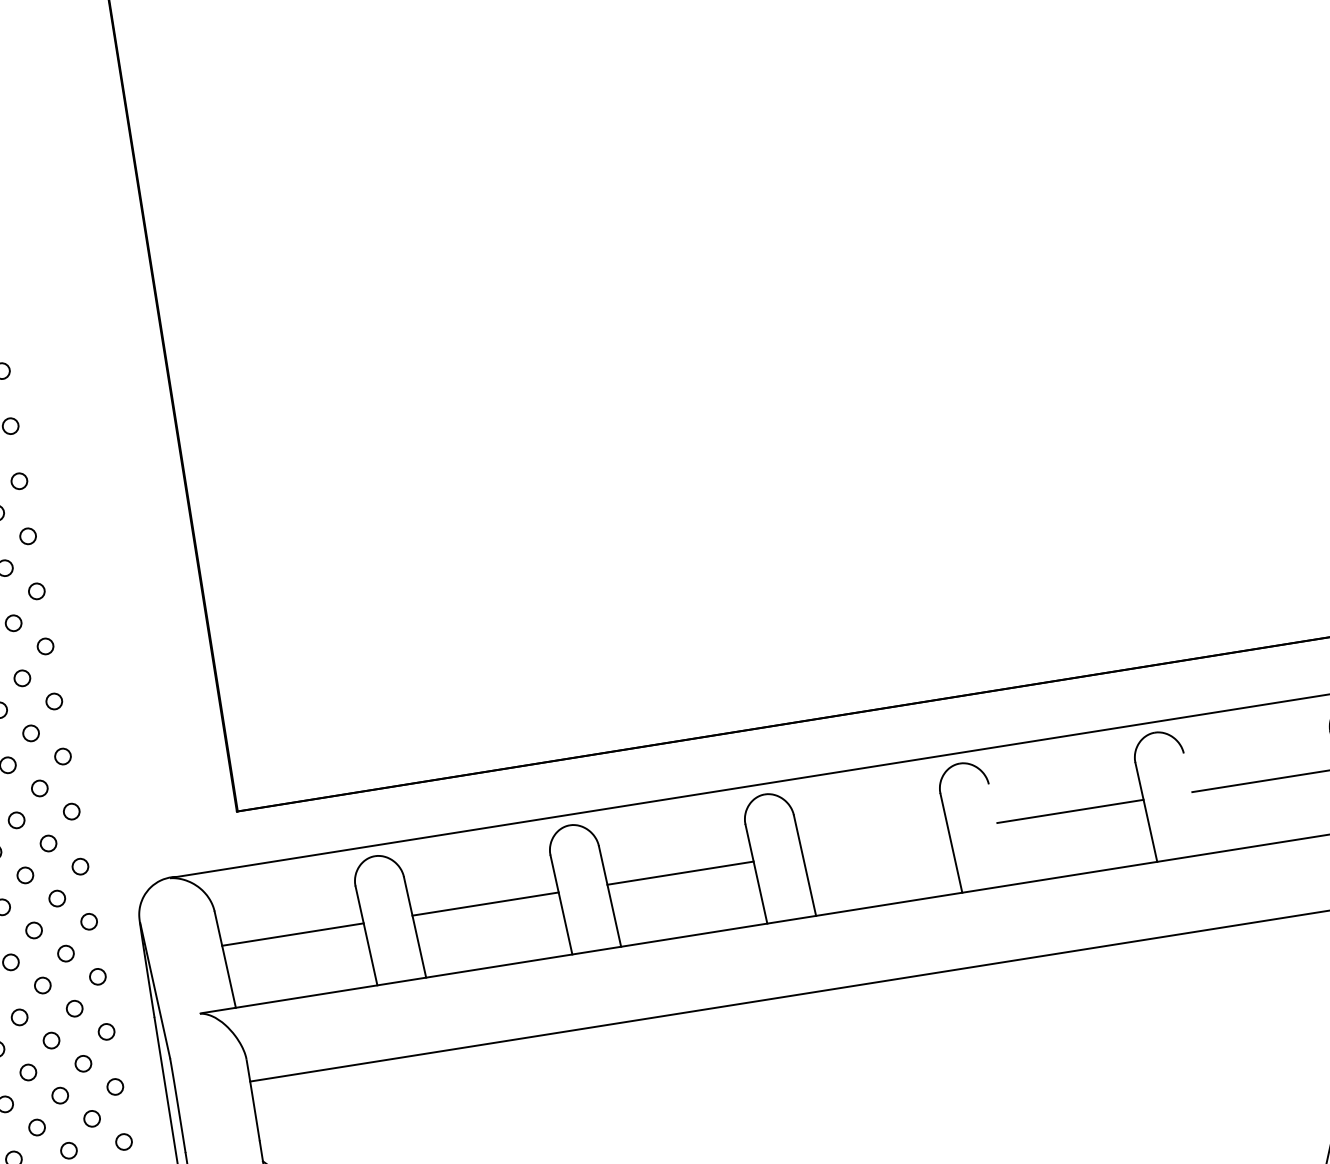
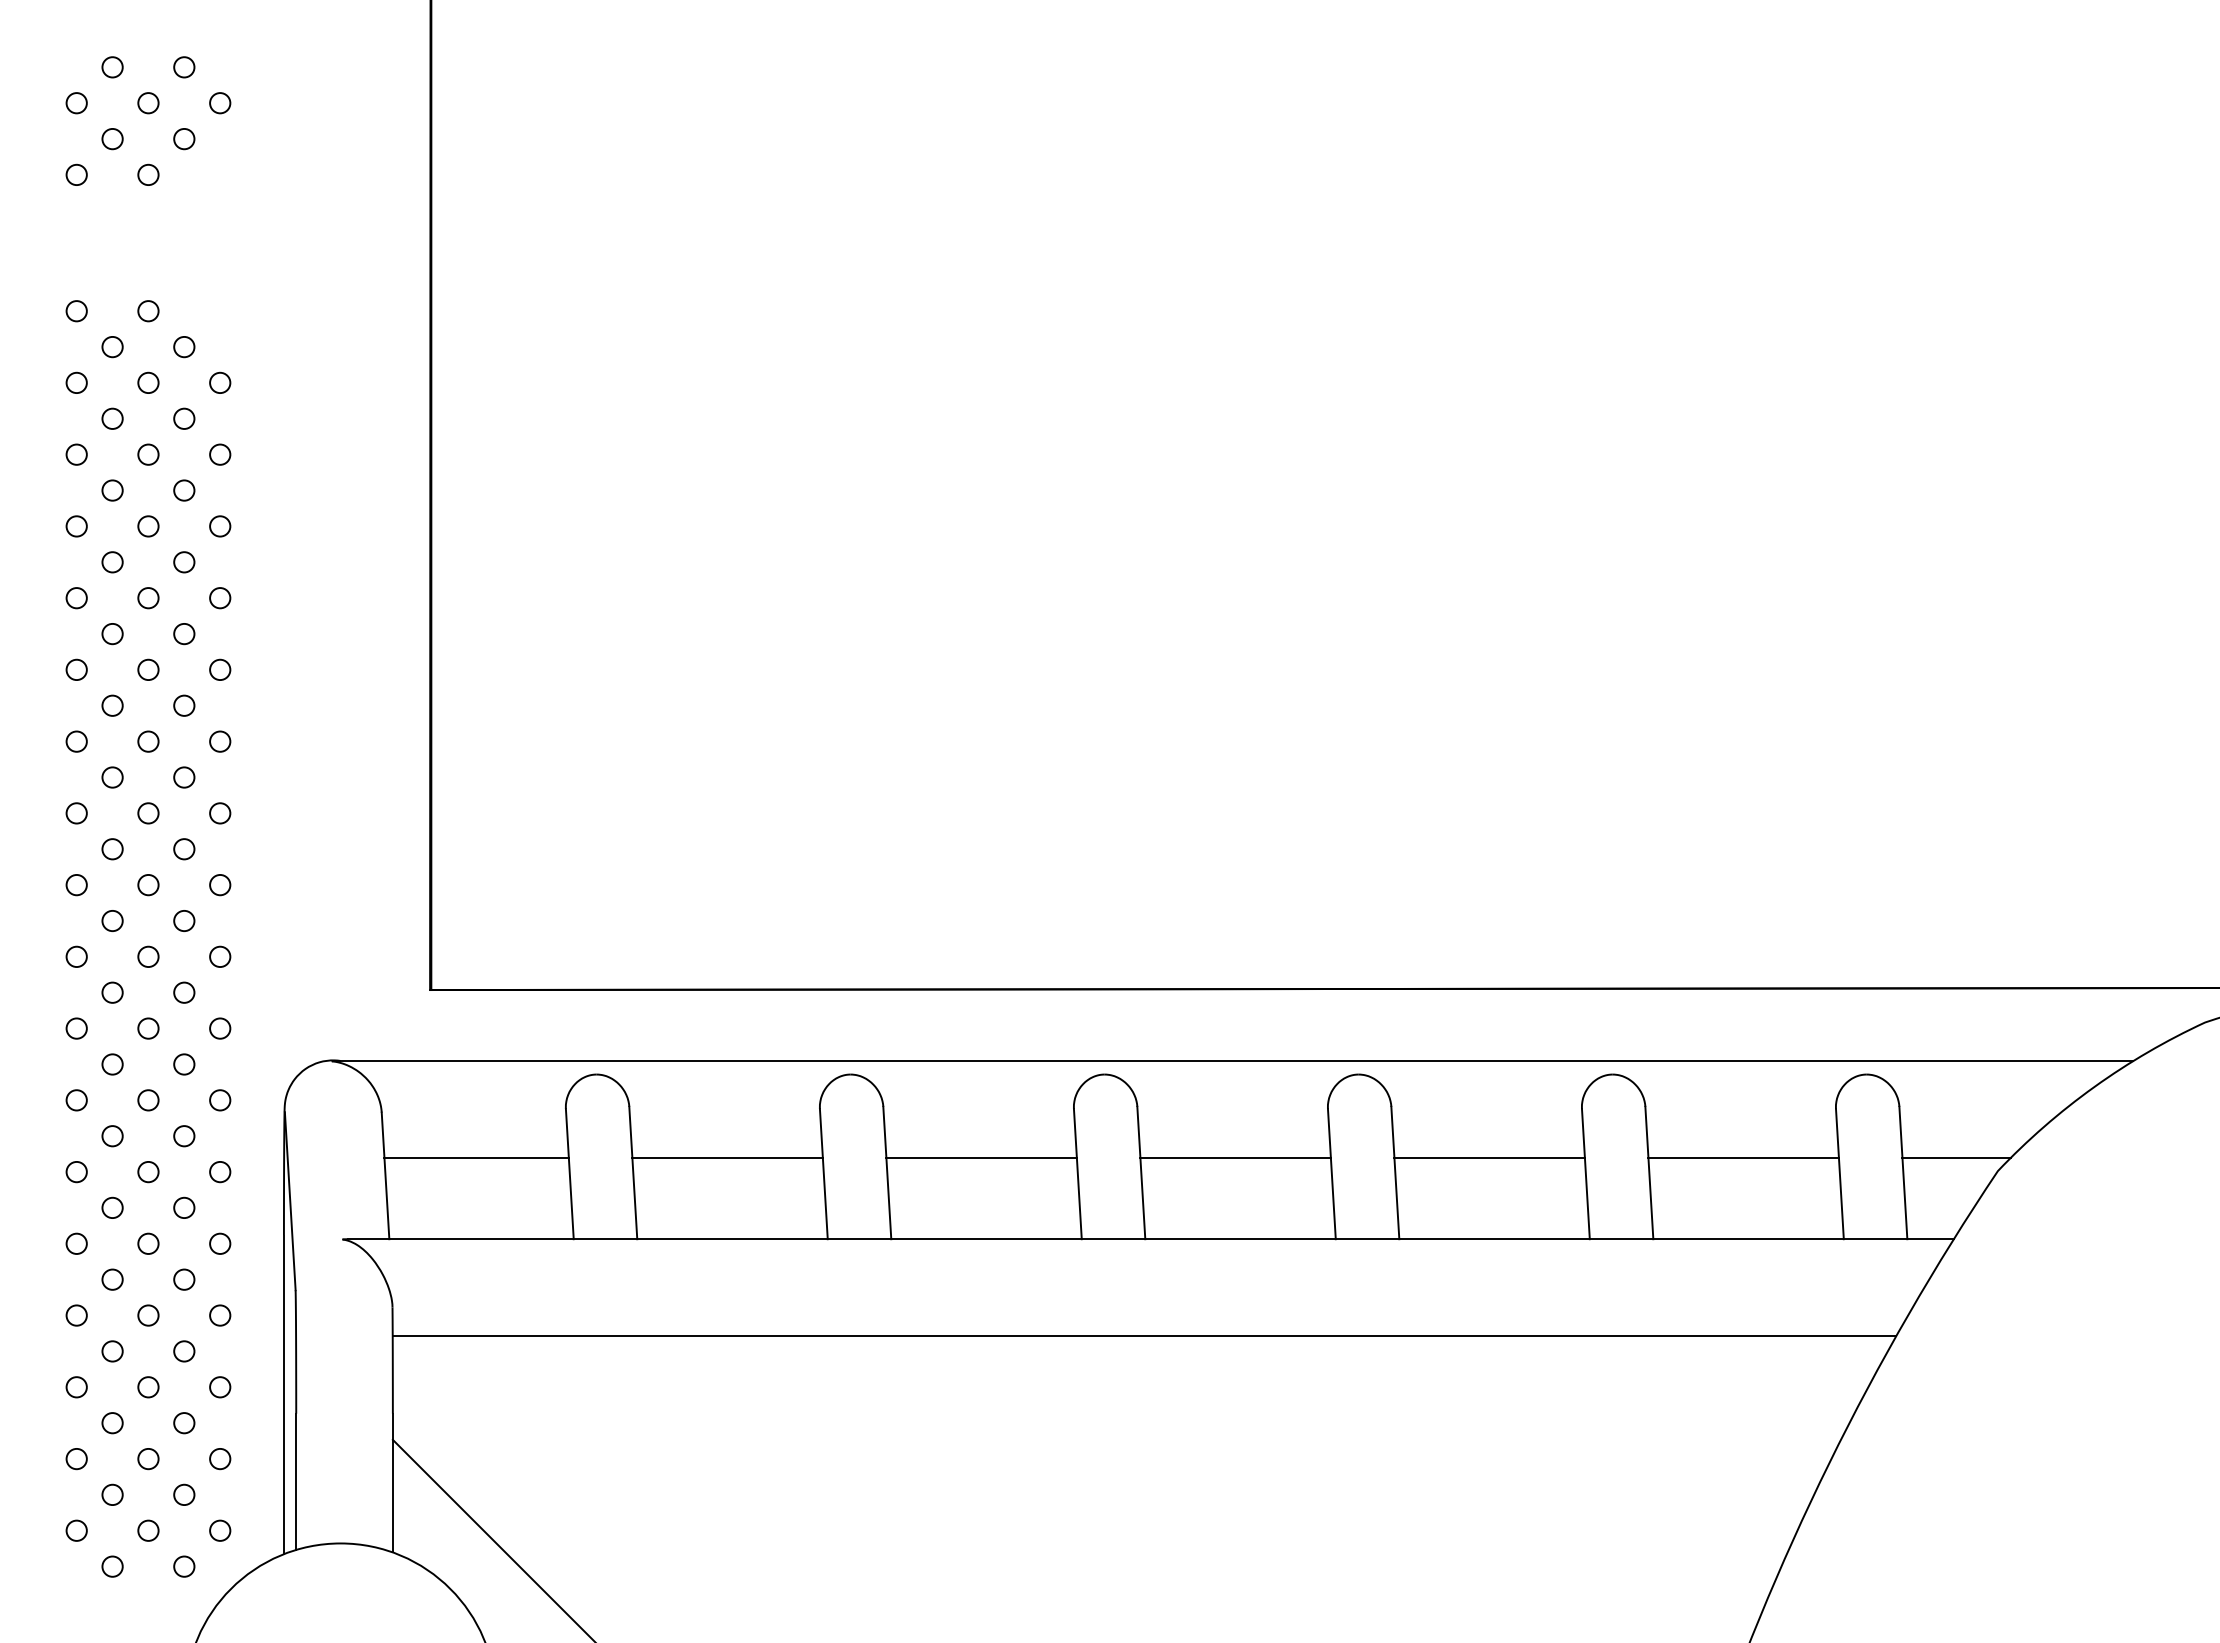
line: (1194, 803) -> (1649, 1172), added
line: (1000, 834) -> (1395, 1172), added
line: (875, 842) -> (1235, 1157), added

